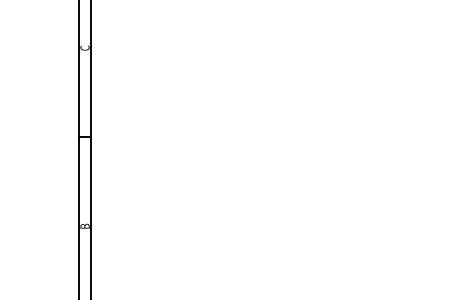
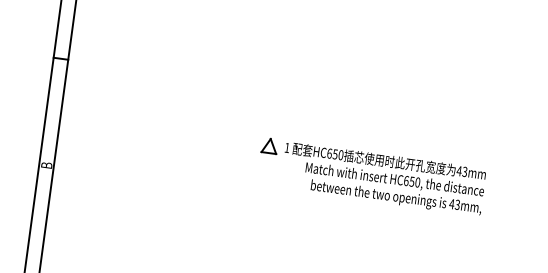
part: (352, 198) -> (371, 175), added

